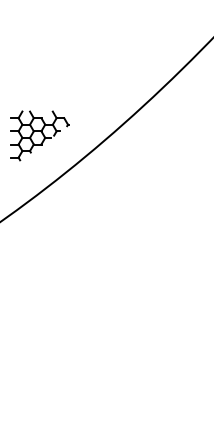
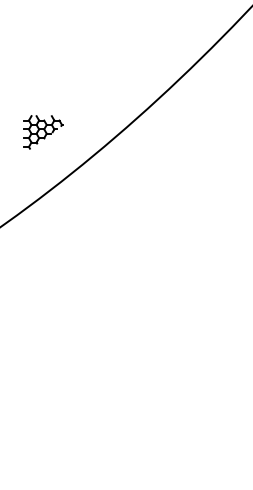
part: (40, 136) -> (43, 132), size x0.6

